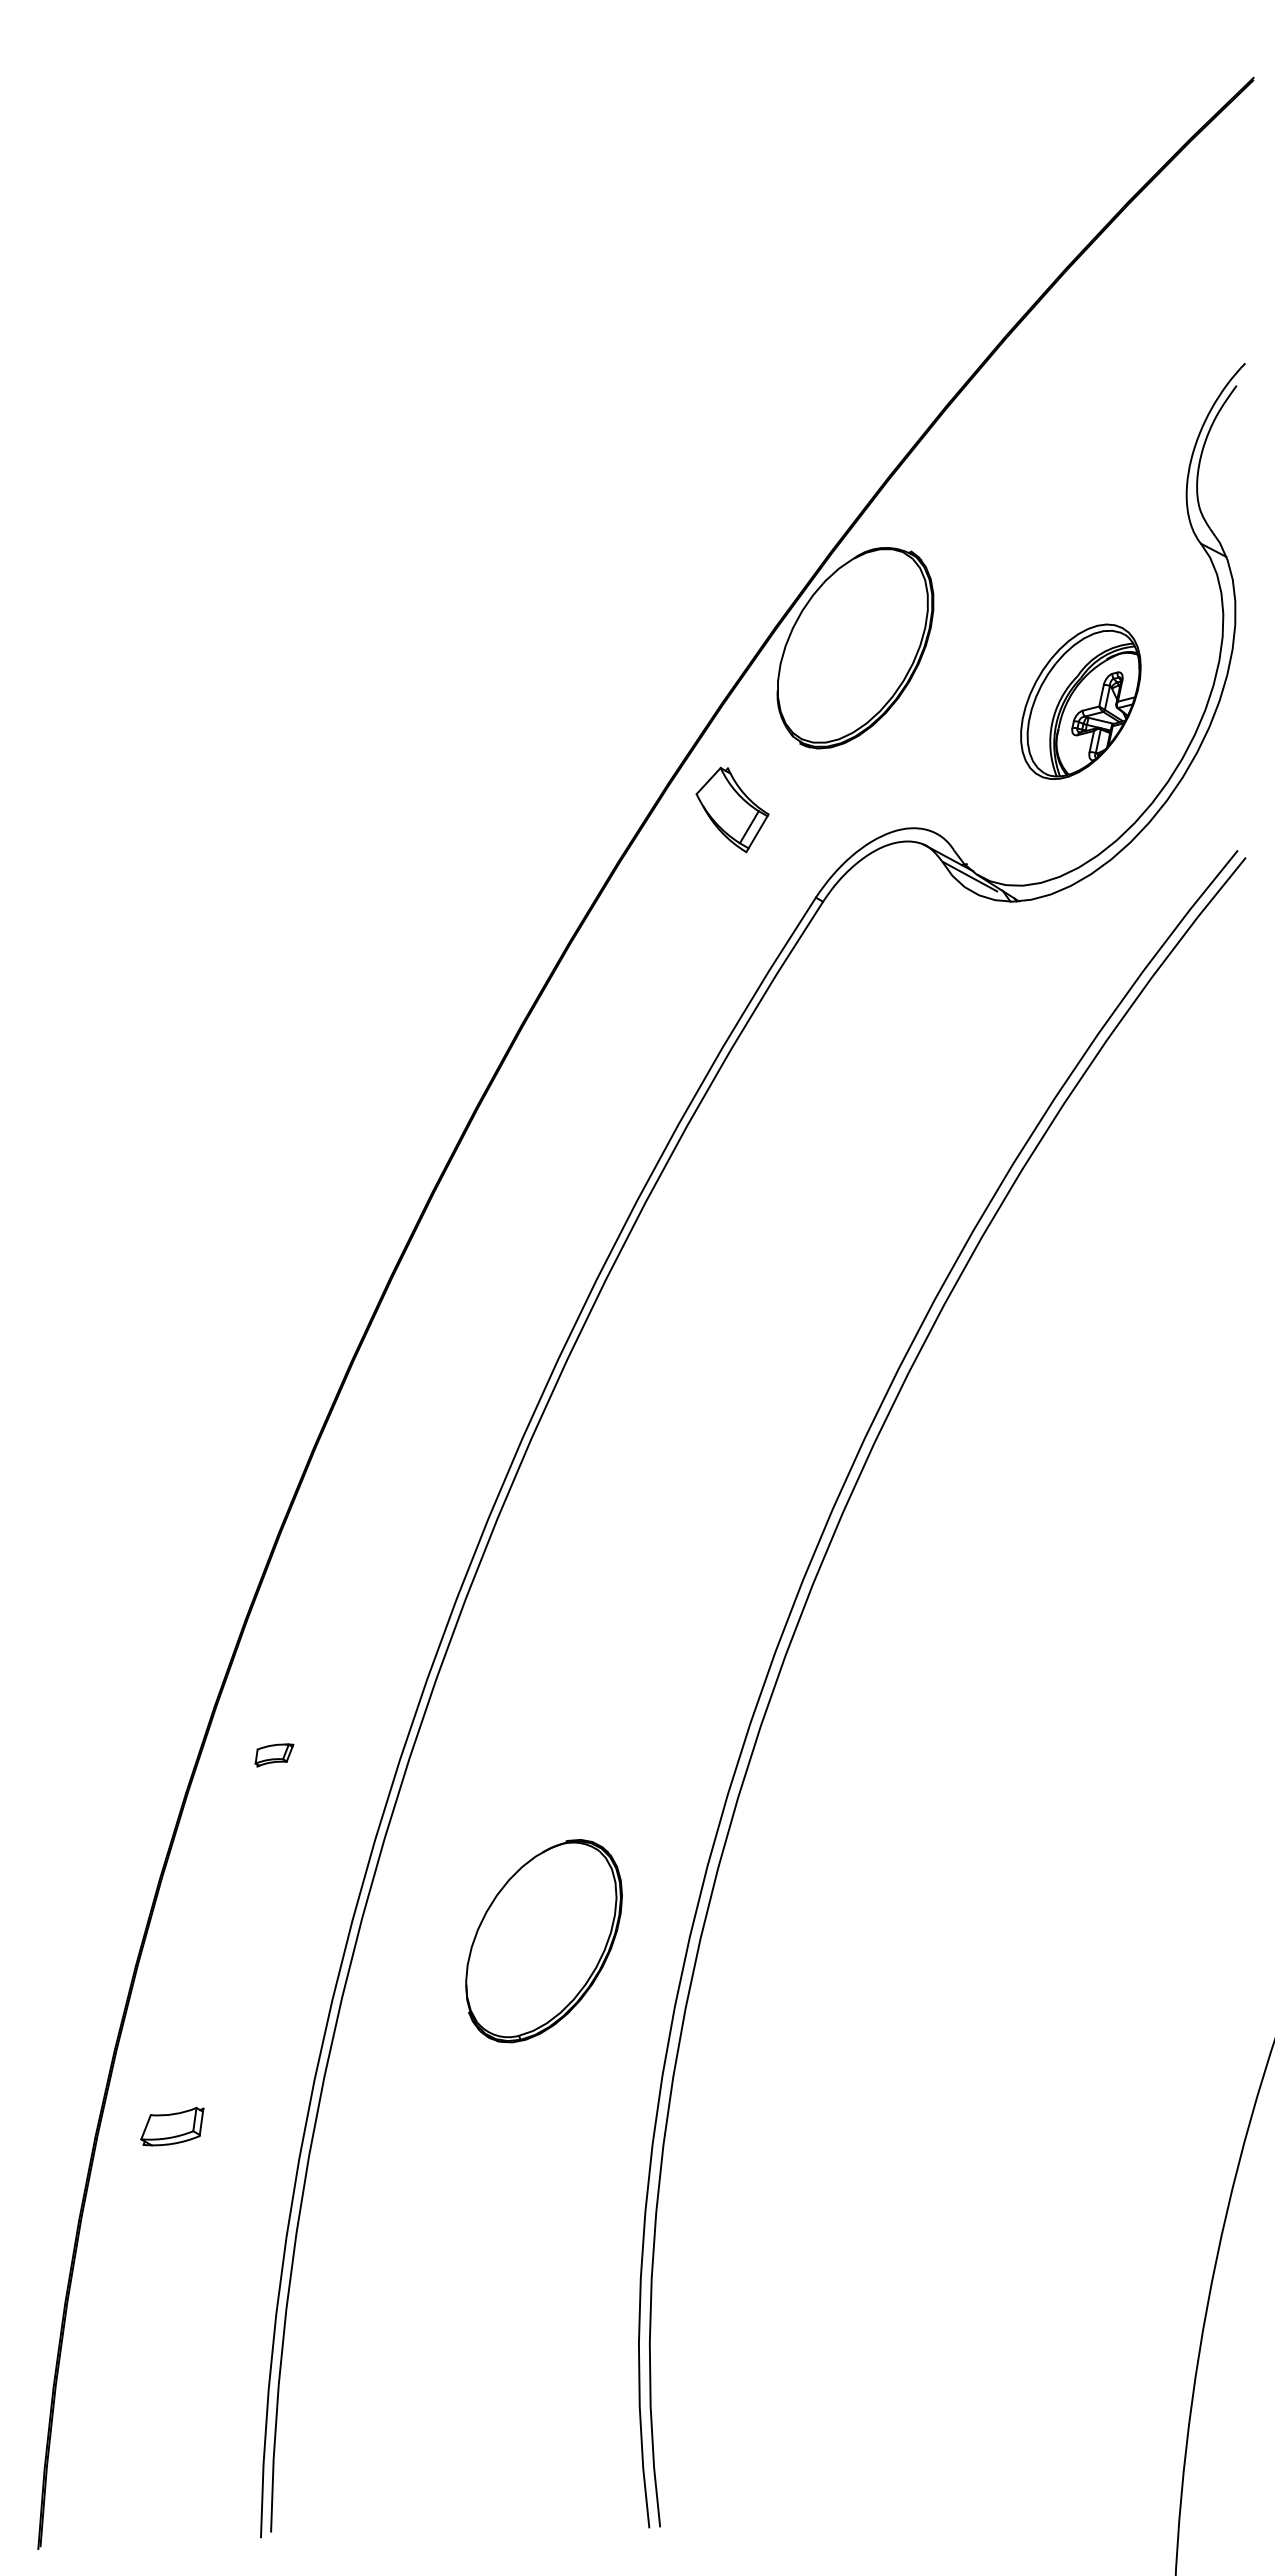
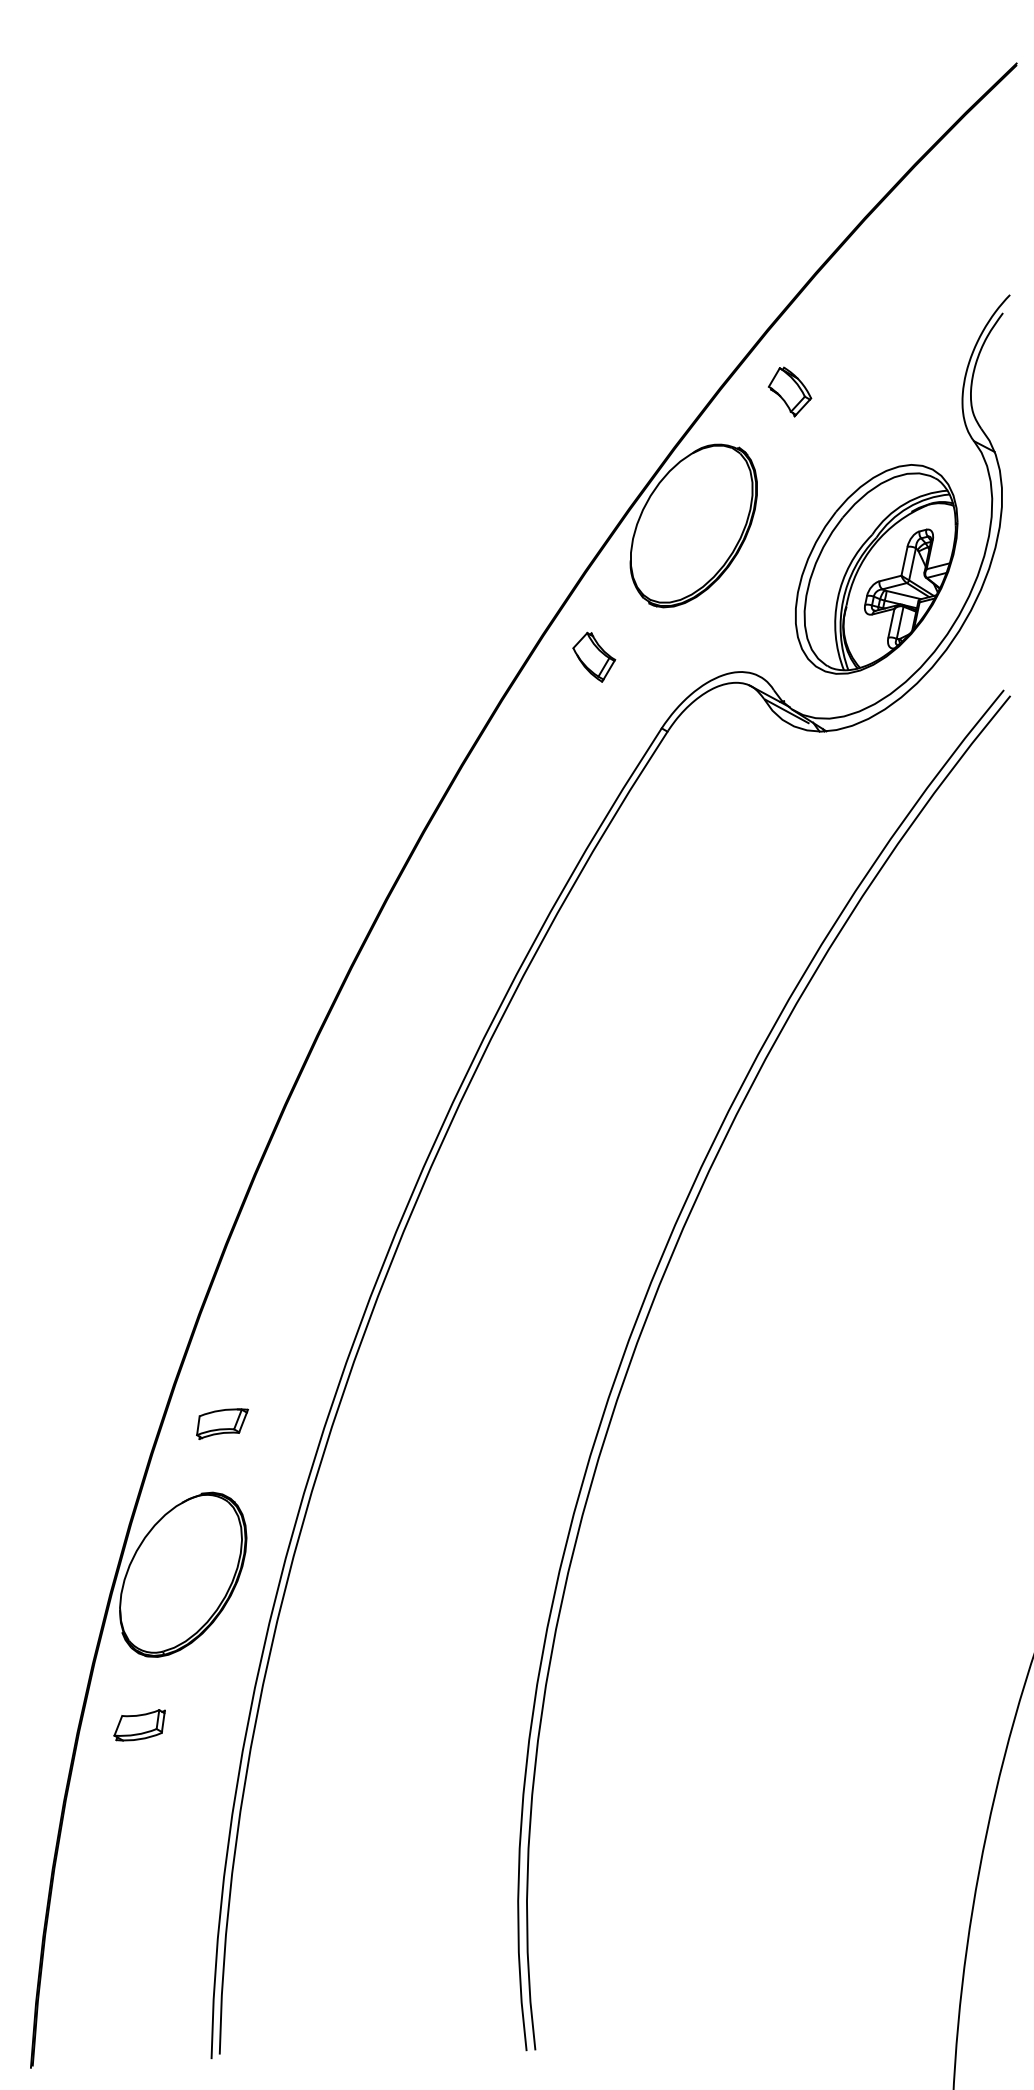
part: (974, 483) -> (790, 392), added
part: (1080, 701) -> (876, 569), size x1.67
part: (732, 810) -> (594, 657), size x0.71
part: (274, 1755) -> (222, 1424), size x1.67
part: (543, 1941) -> (182, 1575), moved

